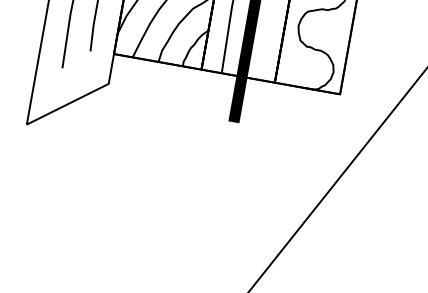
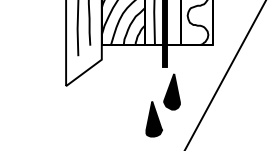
part: (215, 198) -> (162, 105), added

